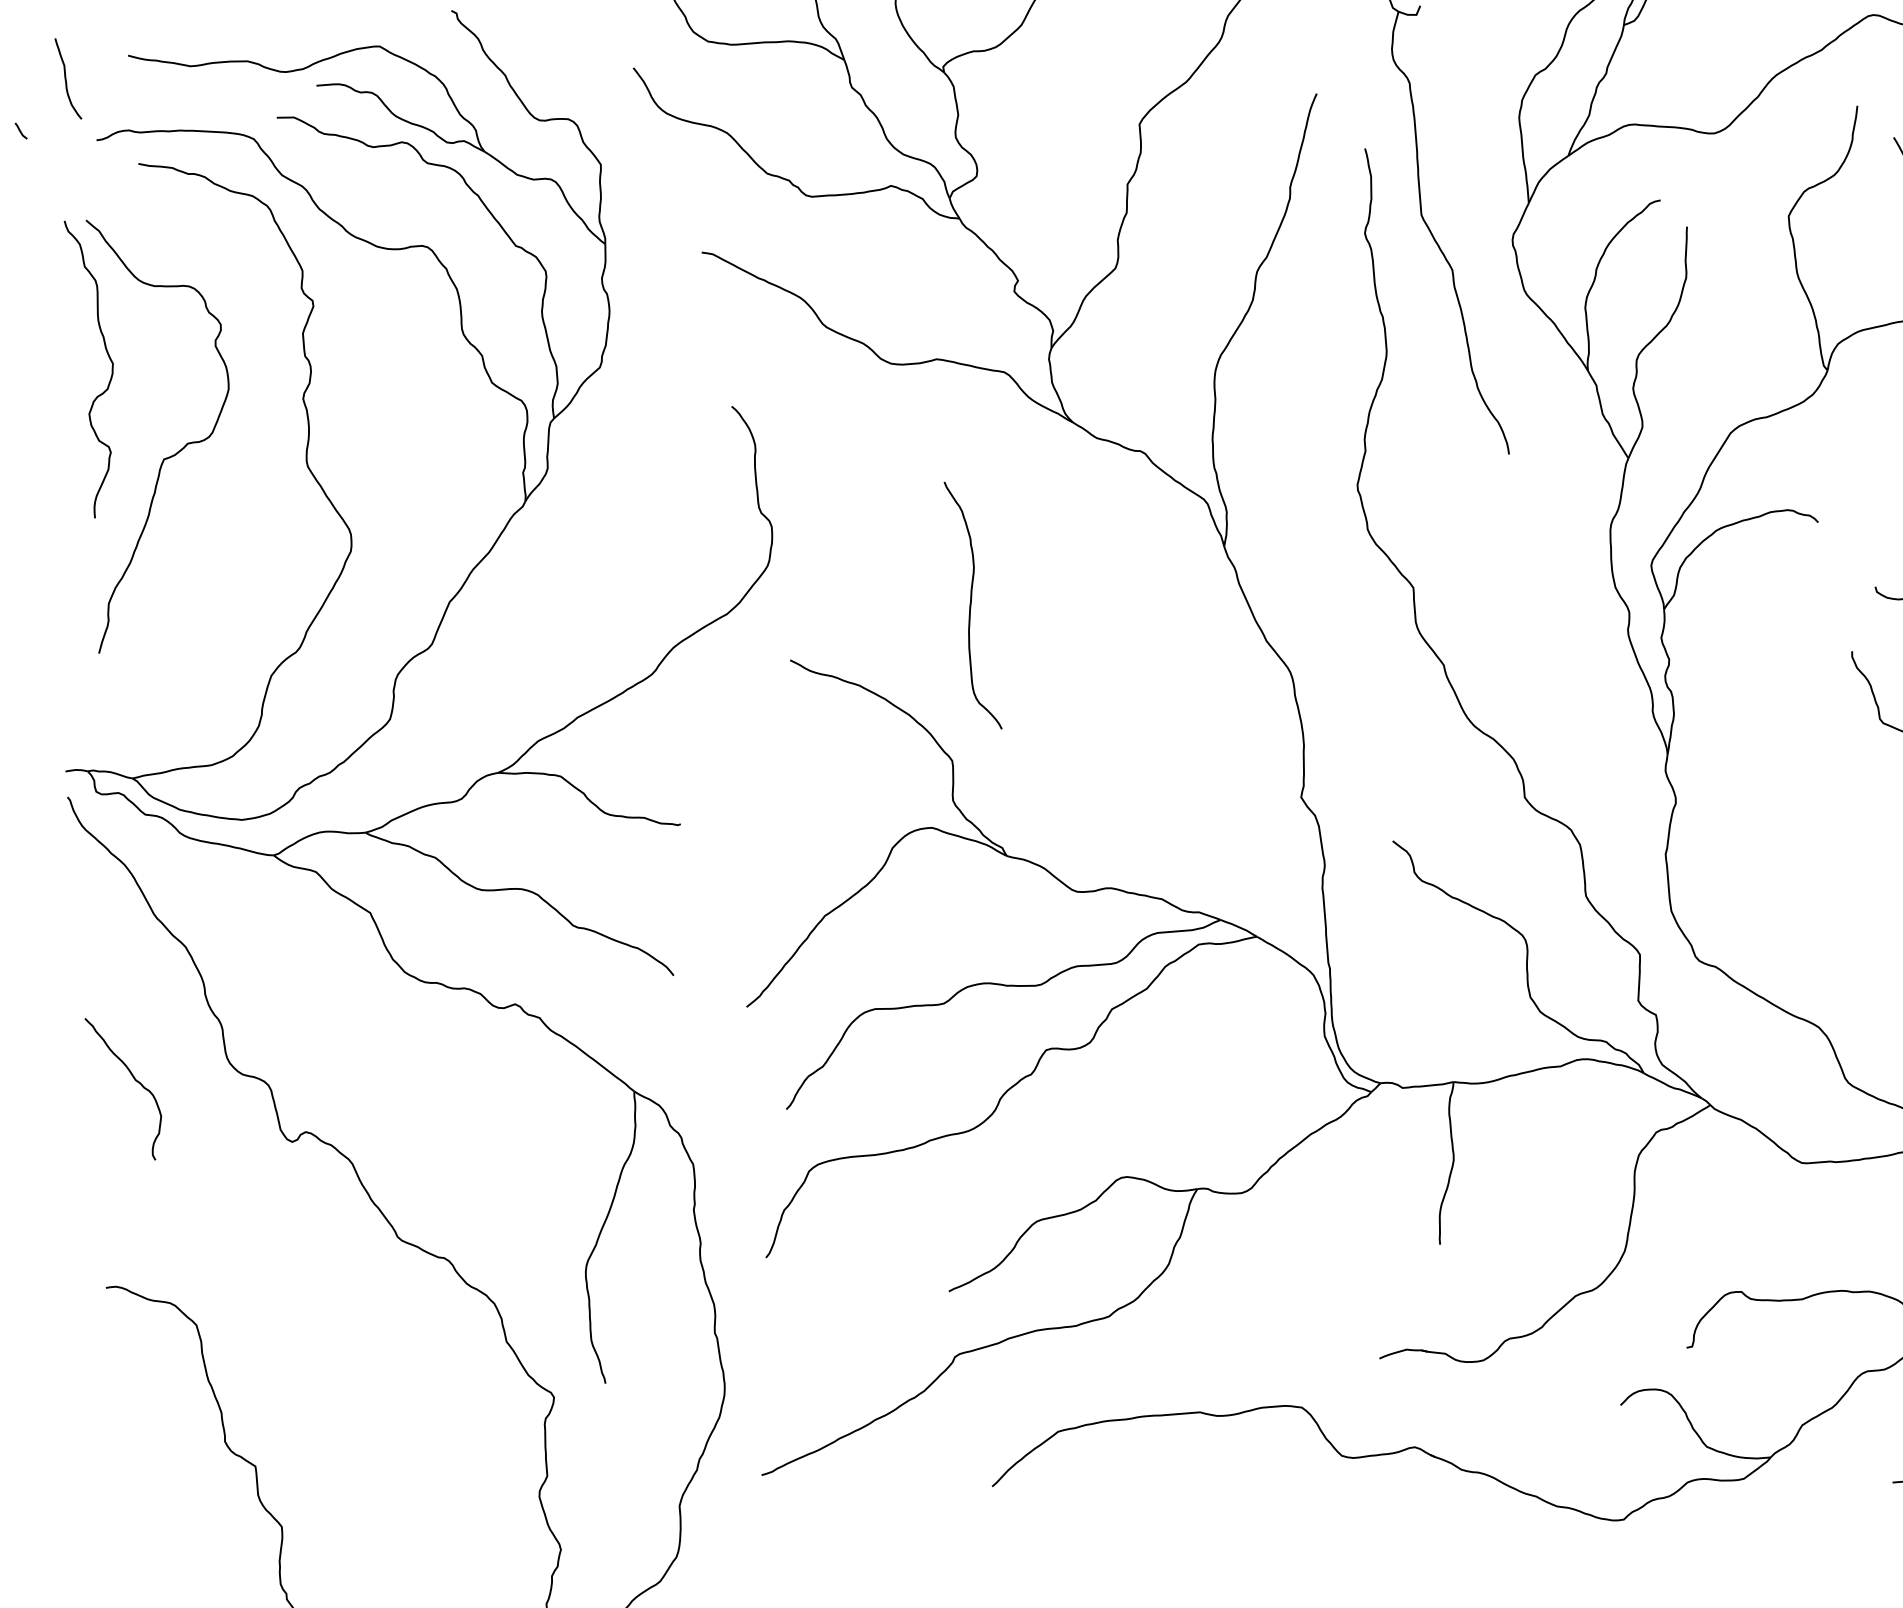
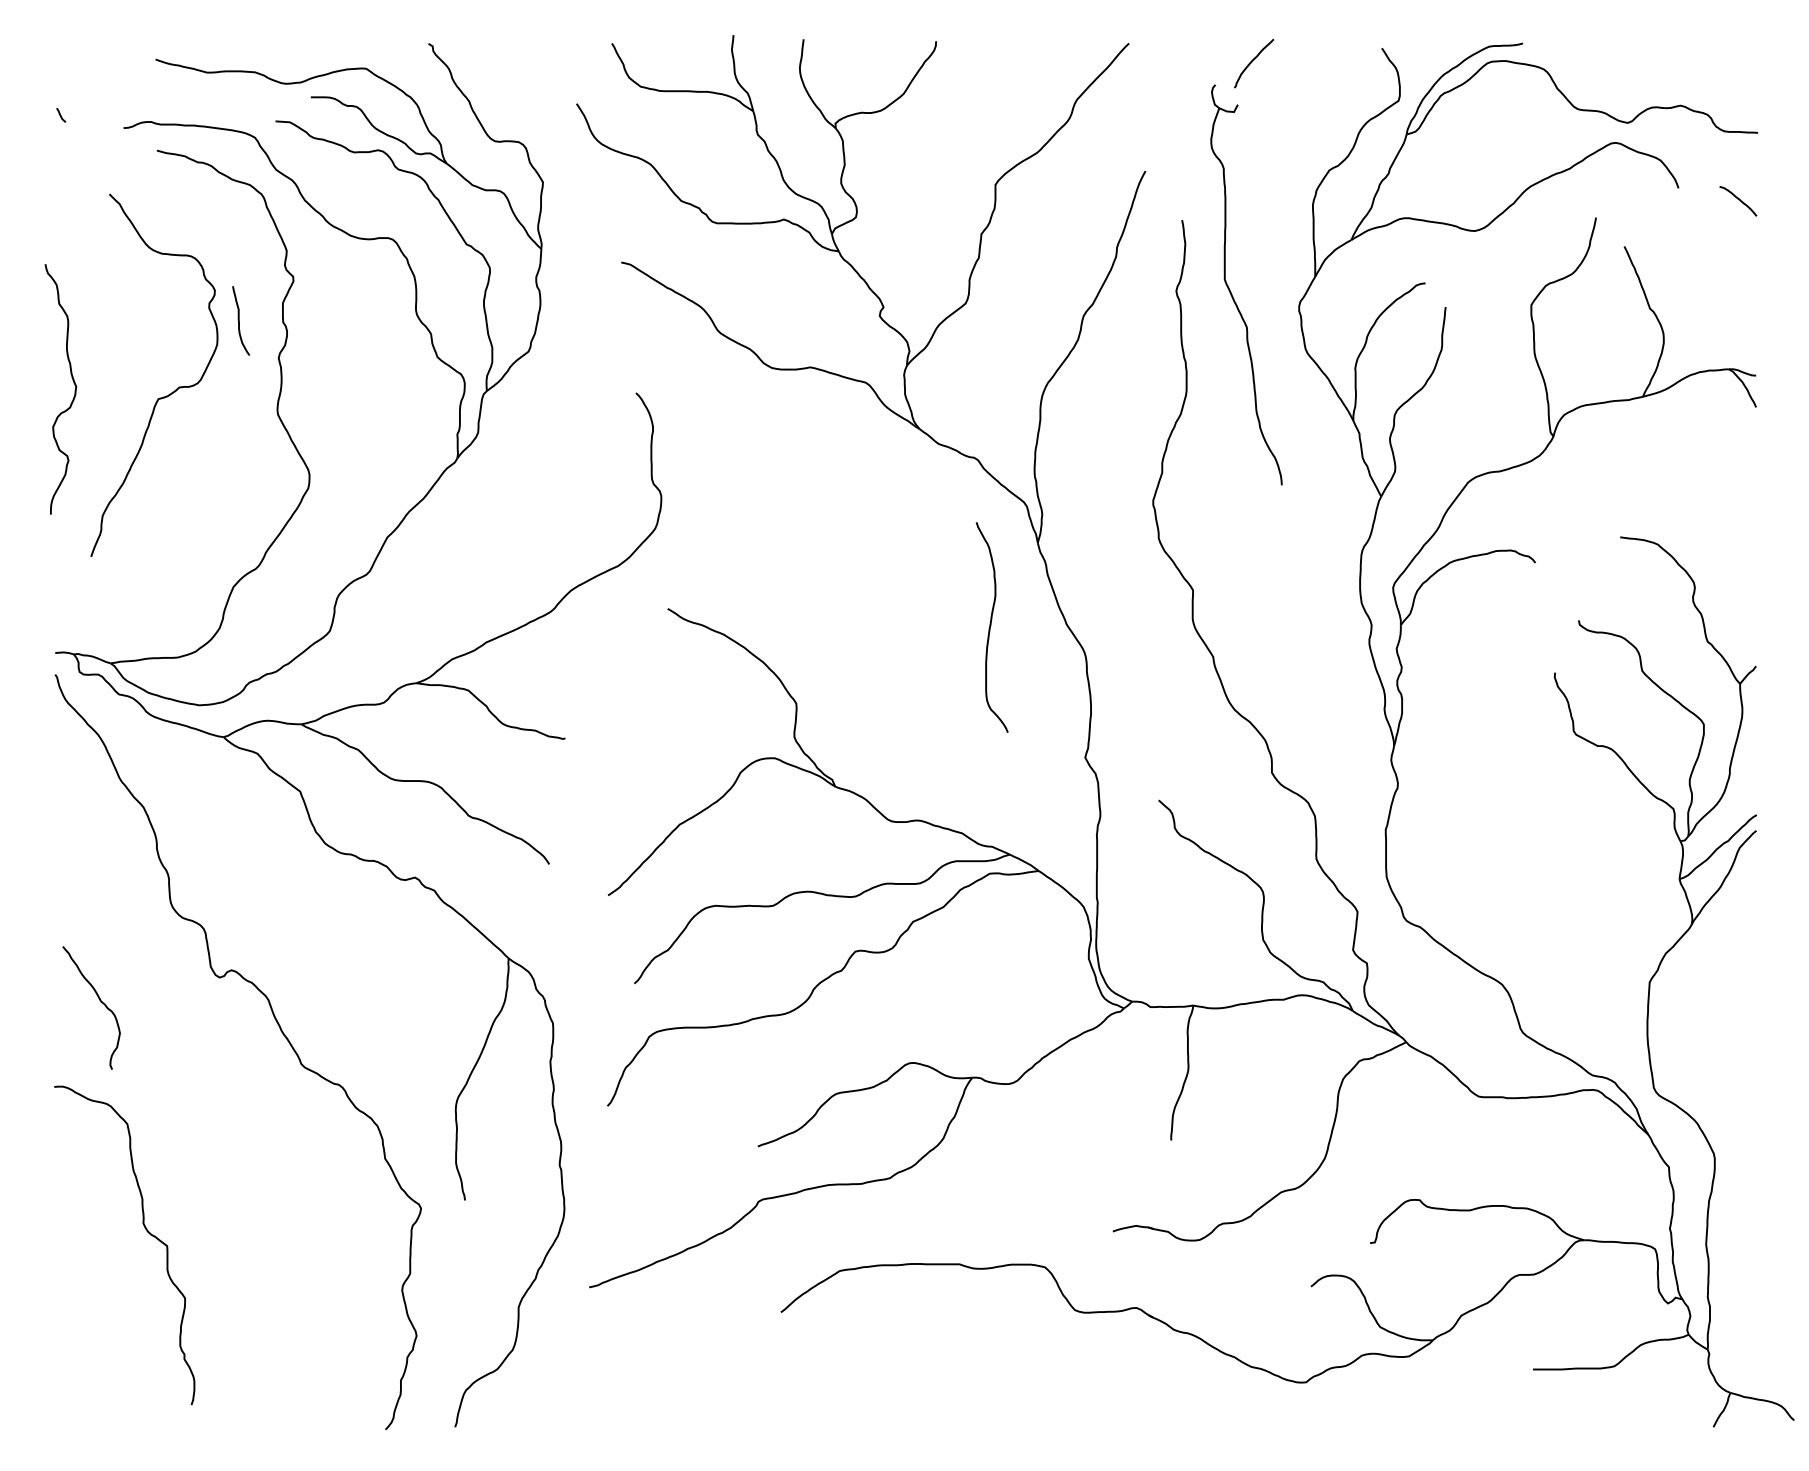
curve: (66, 78) -> (239, 320), moved
curve: (111, 368) -> (74, 390), moved
curve: (972, 604) -> (991, 626), moved
curve: (135, 1081) -> (100, 1002), moved

